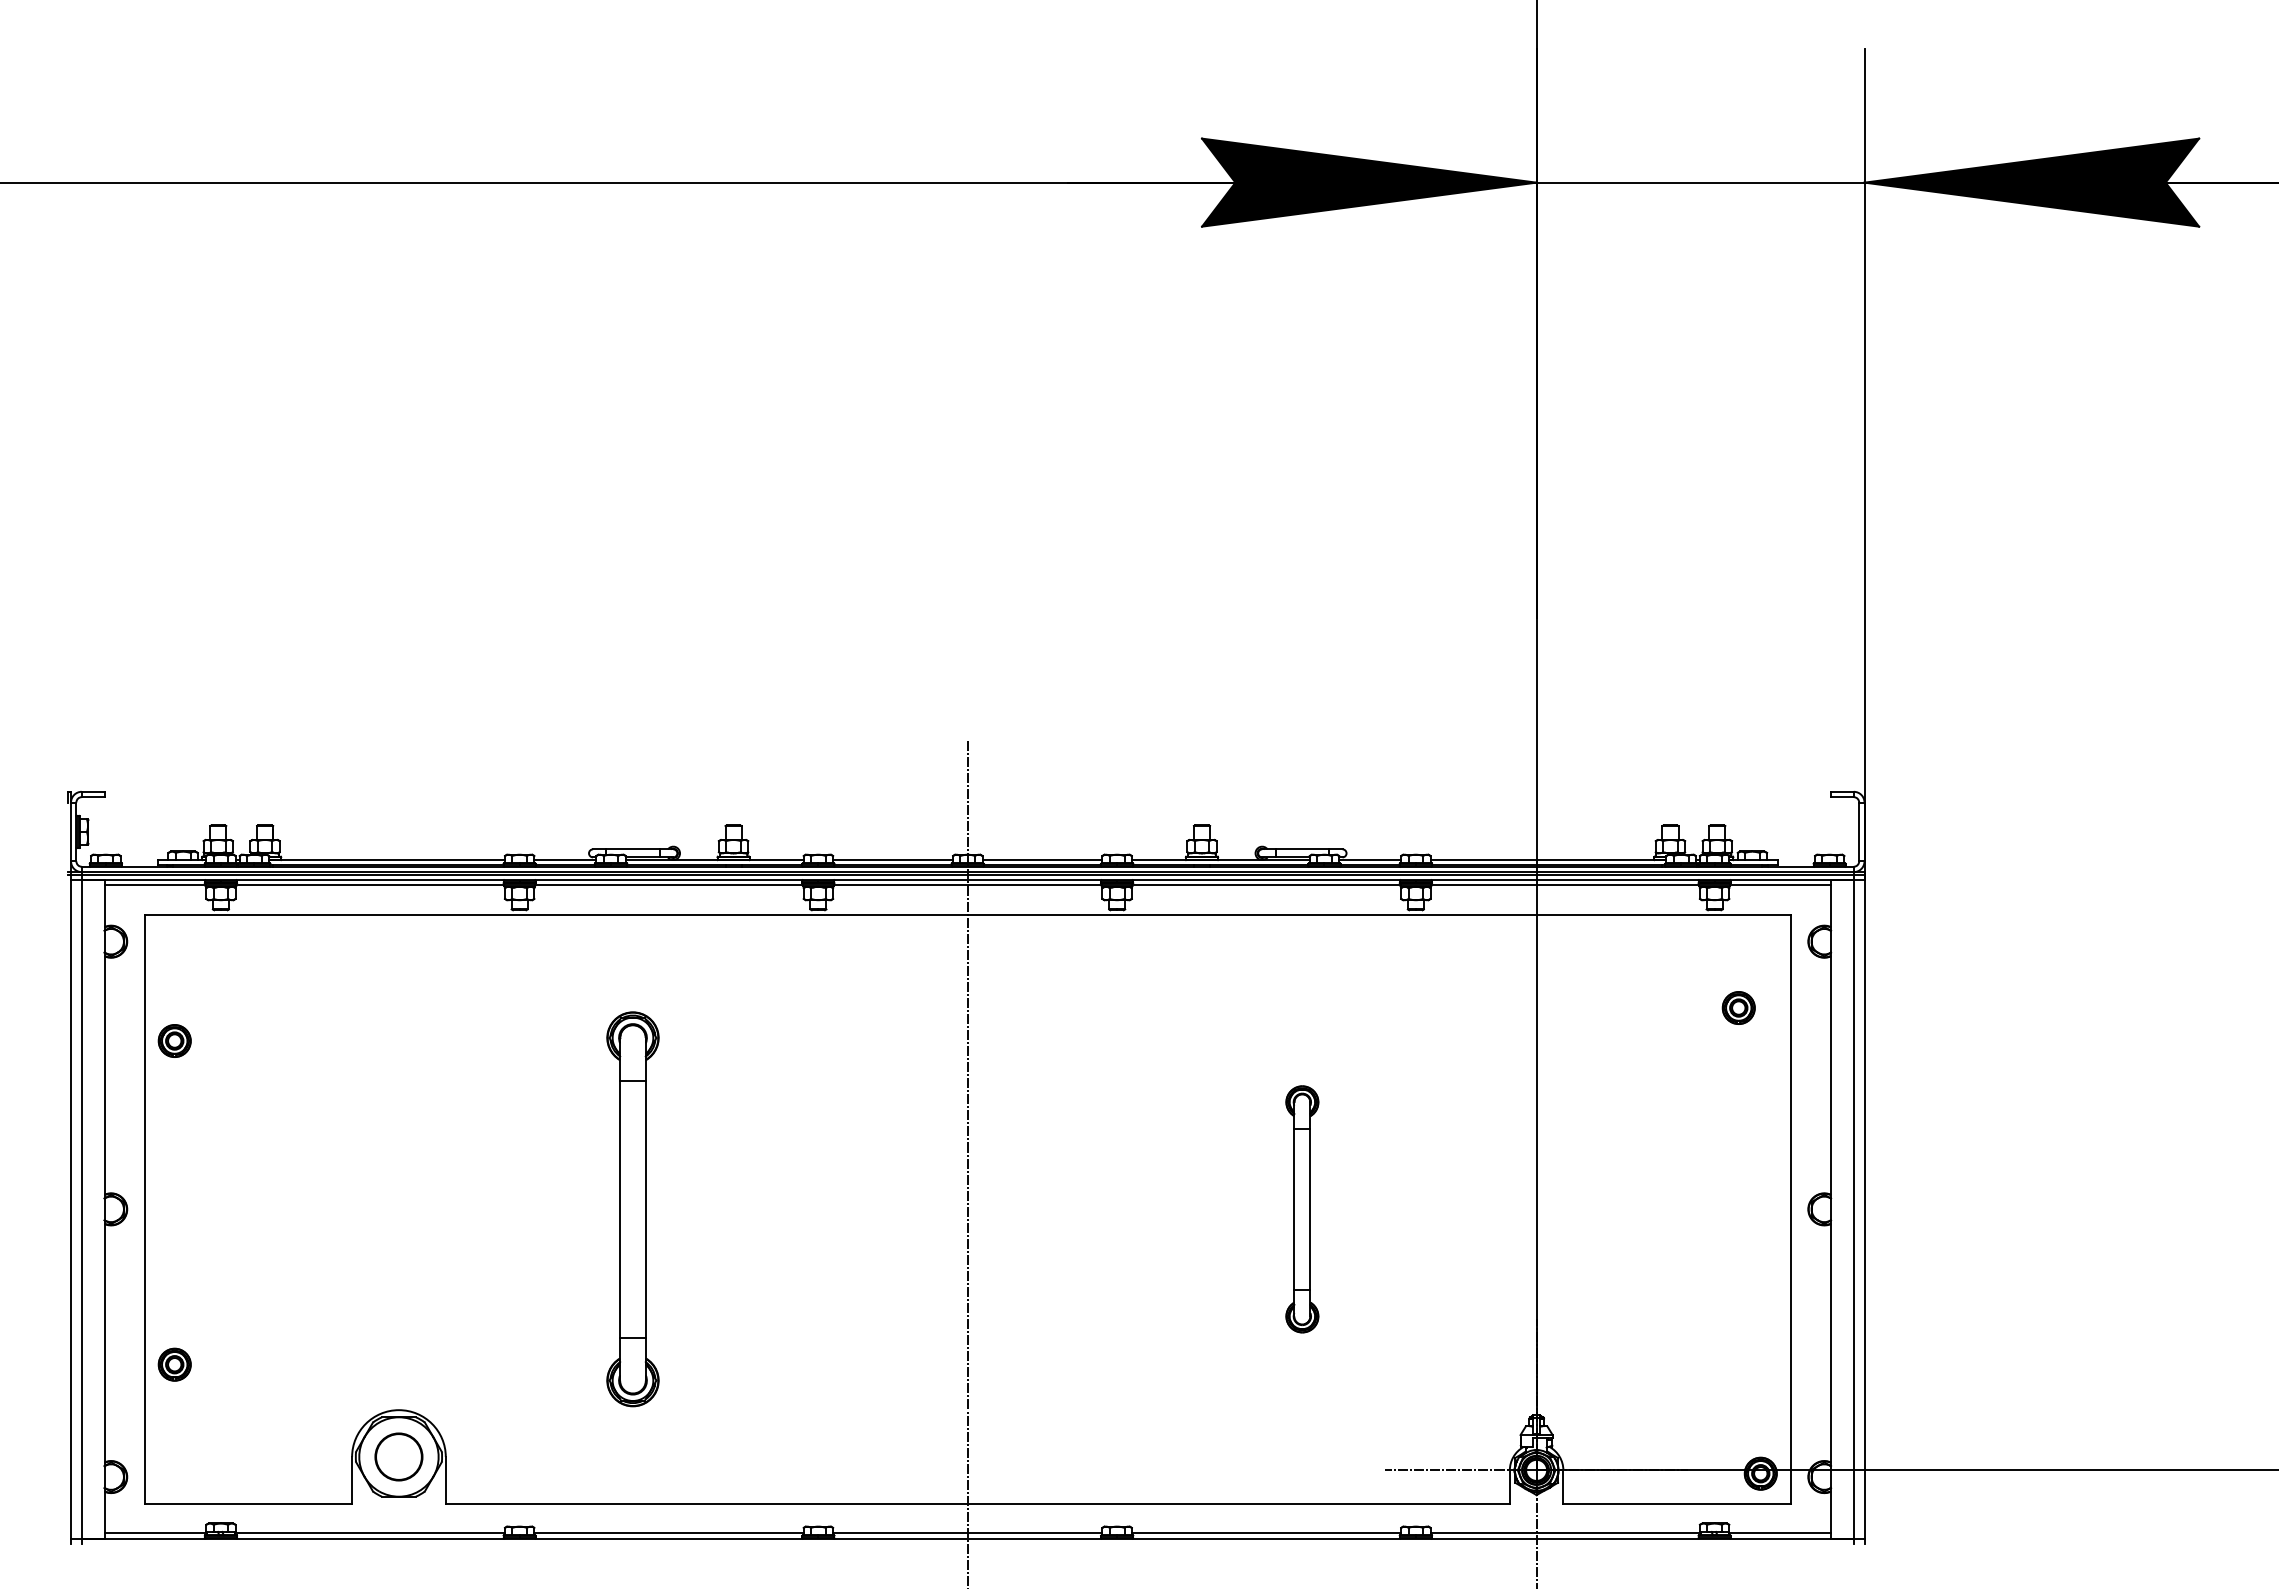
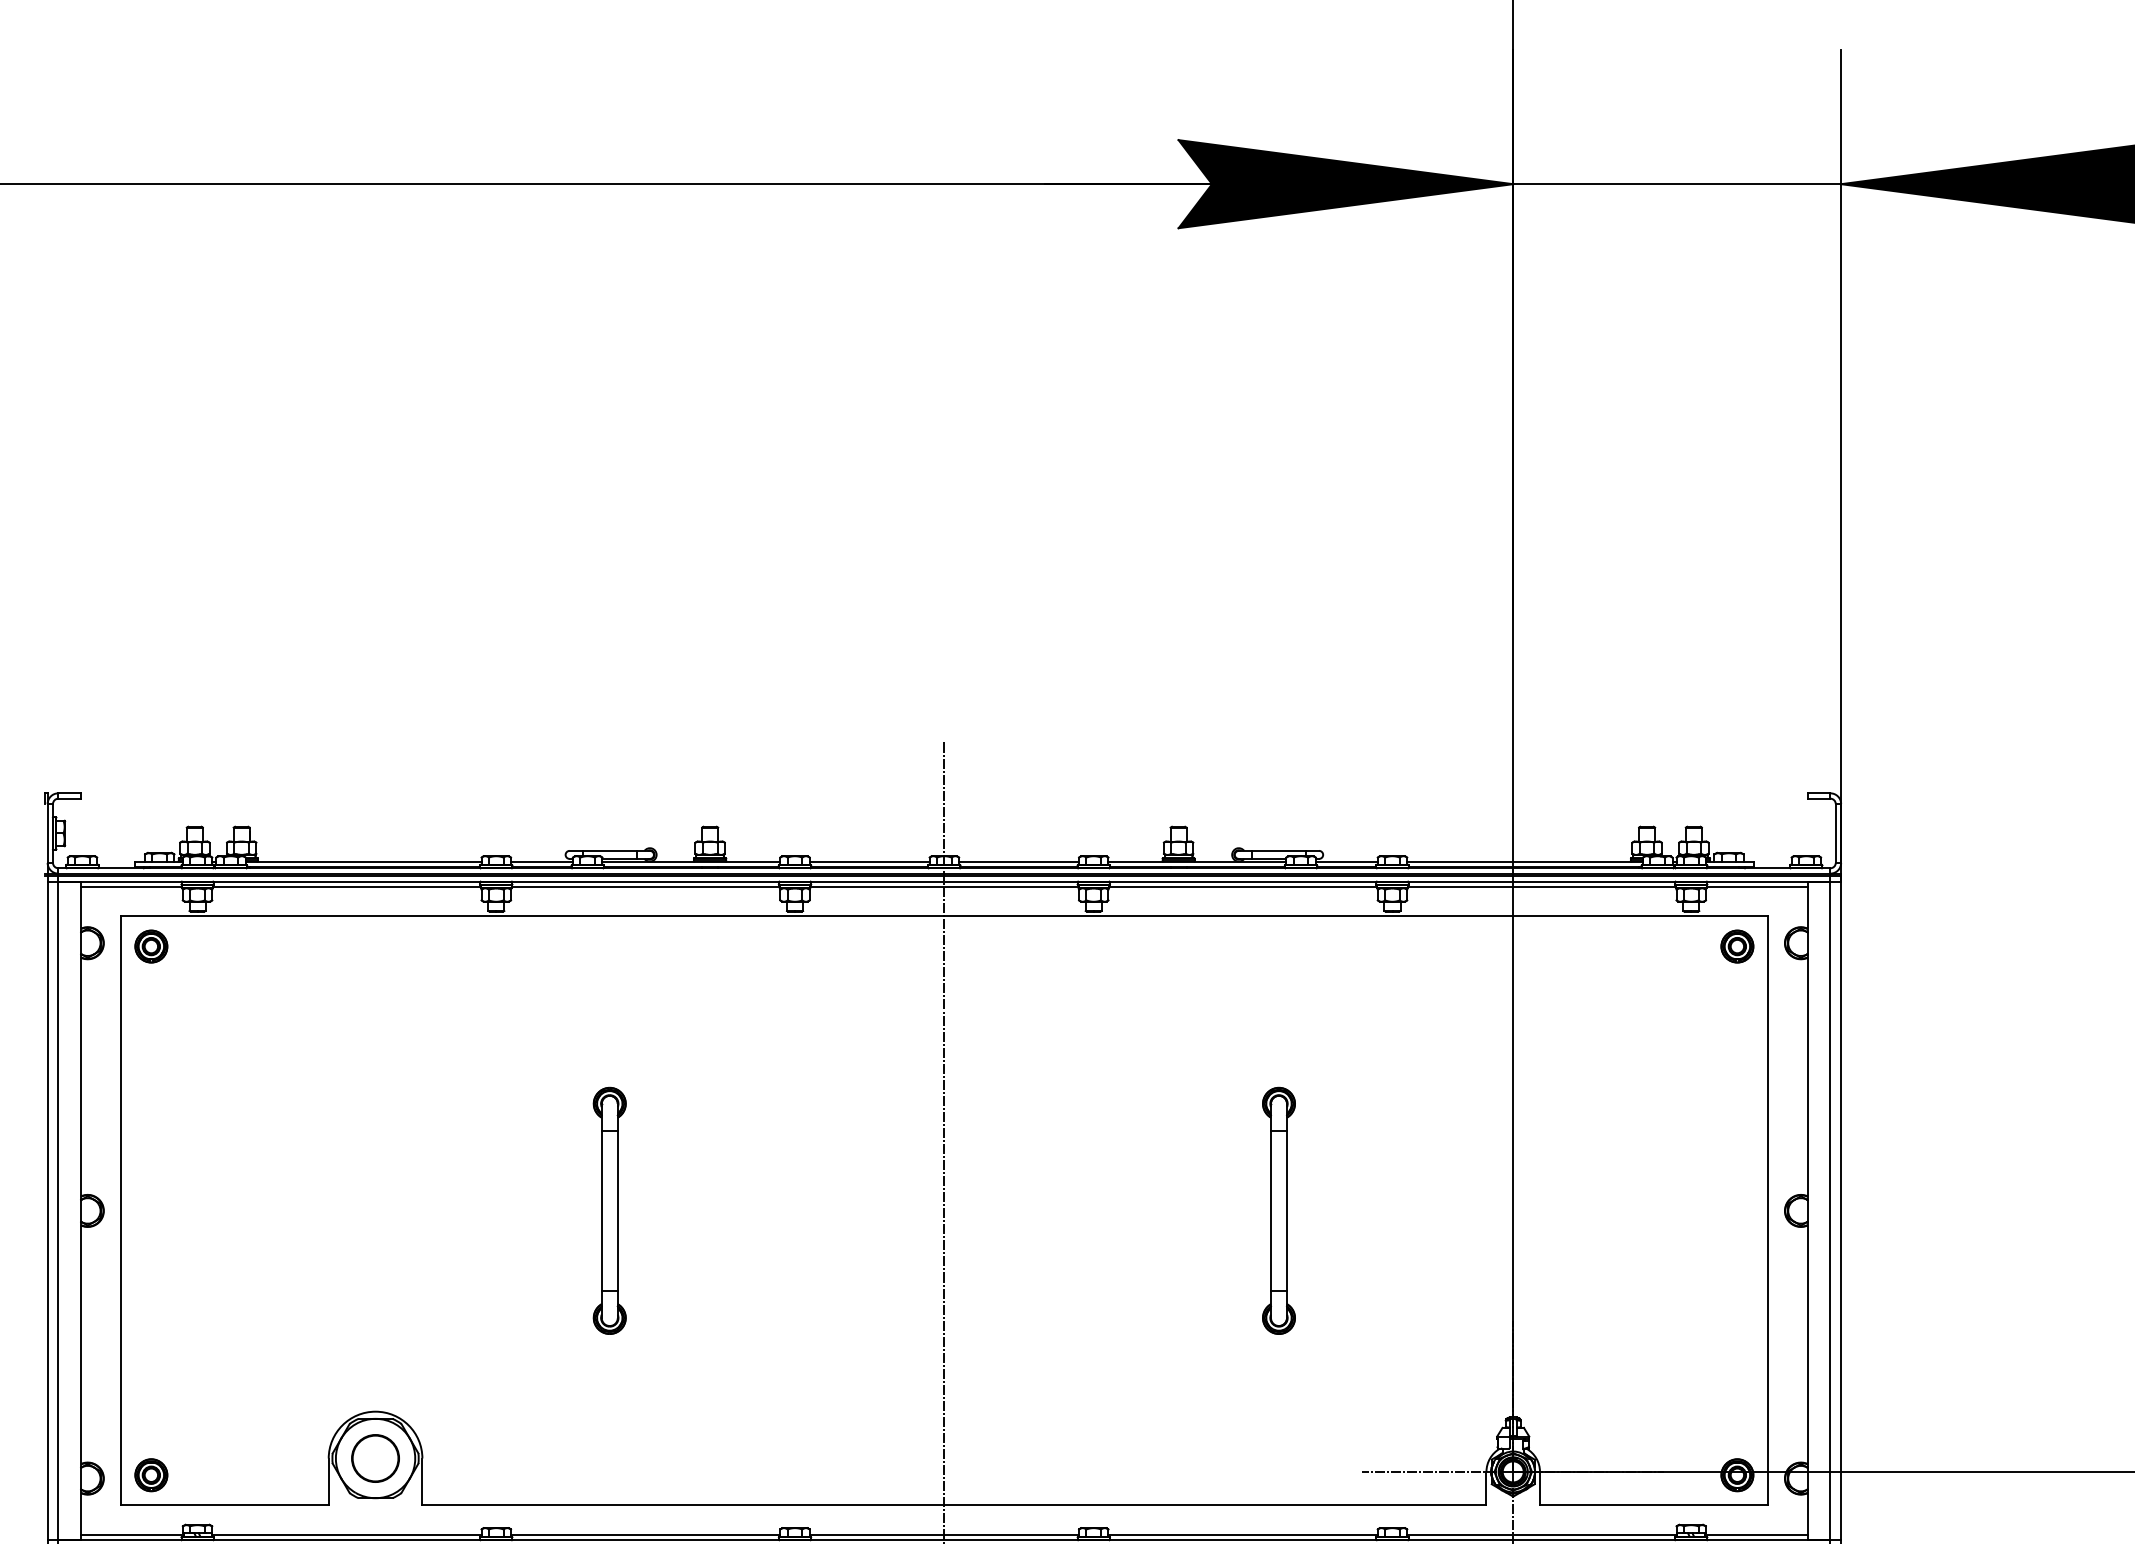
part: (1738, 1007) -> (1737, 946), moved
part: (174, 1040) -> (151, 946), moved
part: (633, 1209) -> (610, 1211), size x0.62
part: (174, 1364) -> (151, 1475), moved

